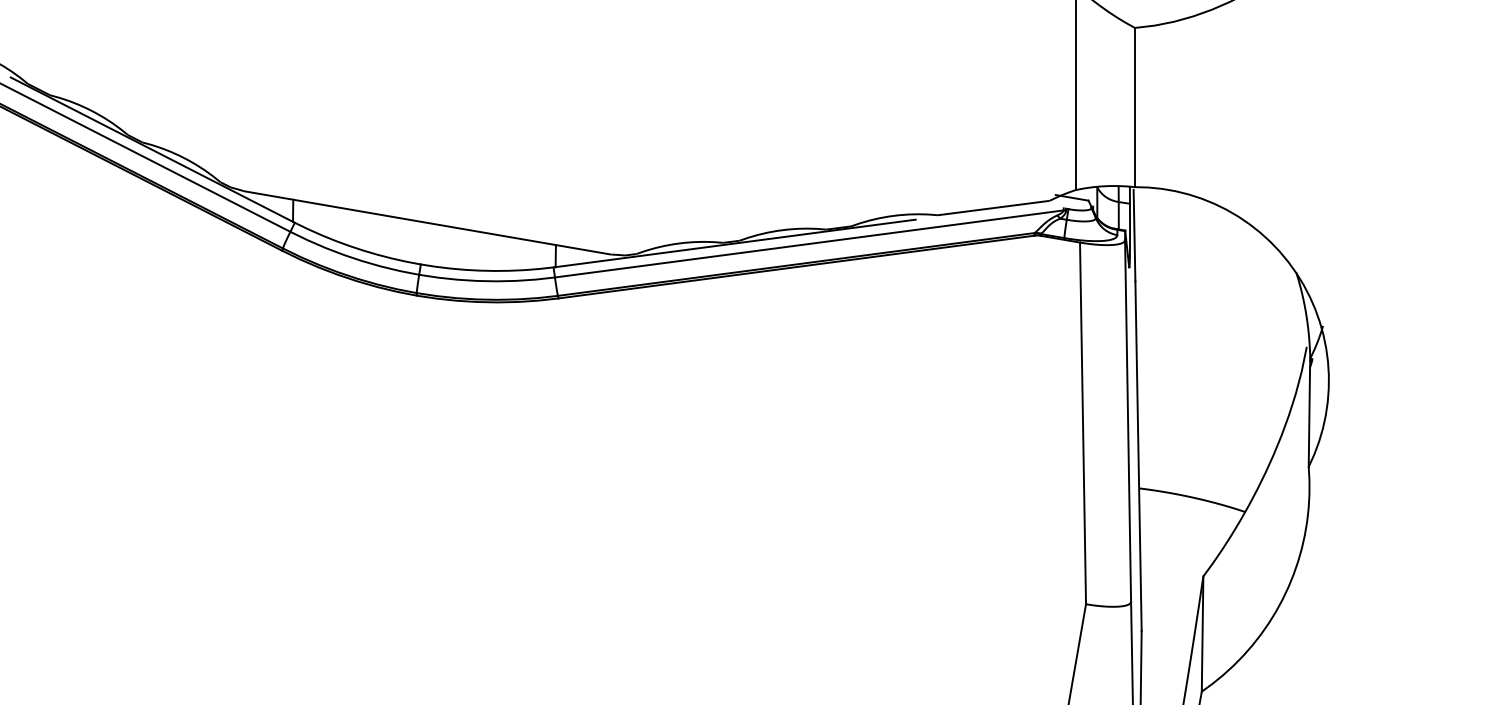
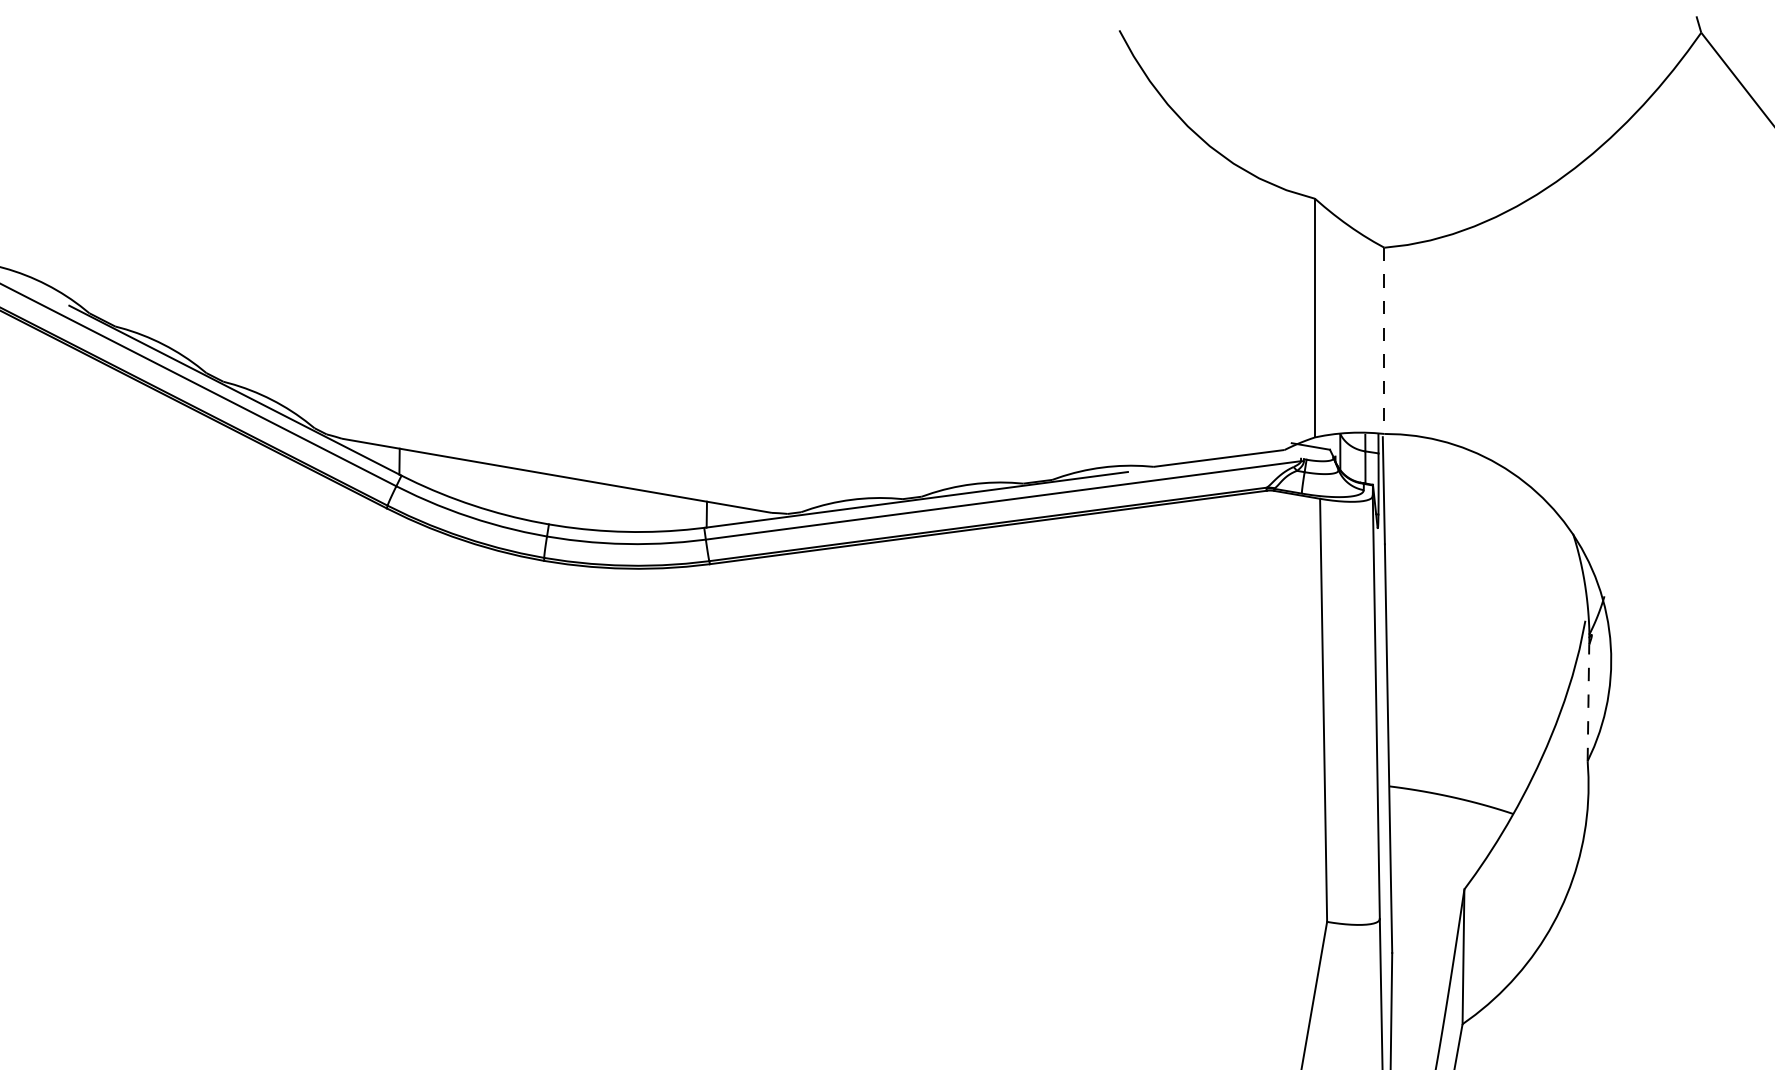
line: (1135, 108) -> (1384, 341), solid -> dashed
line: (1309, 416) -> (1588, 702), solid -> dashed

